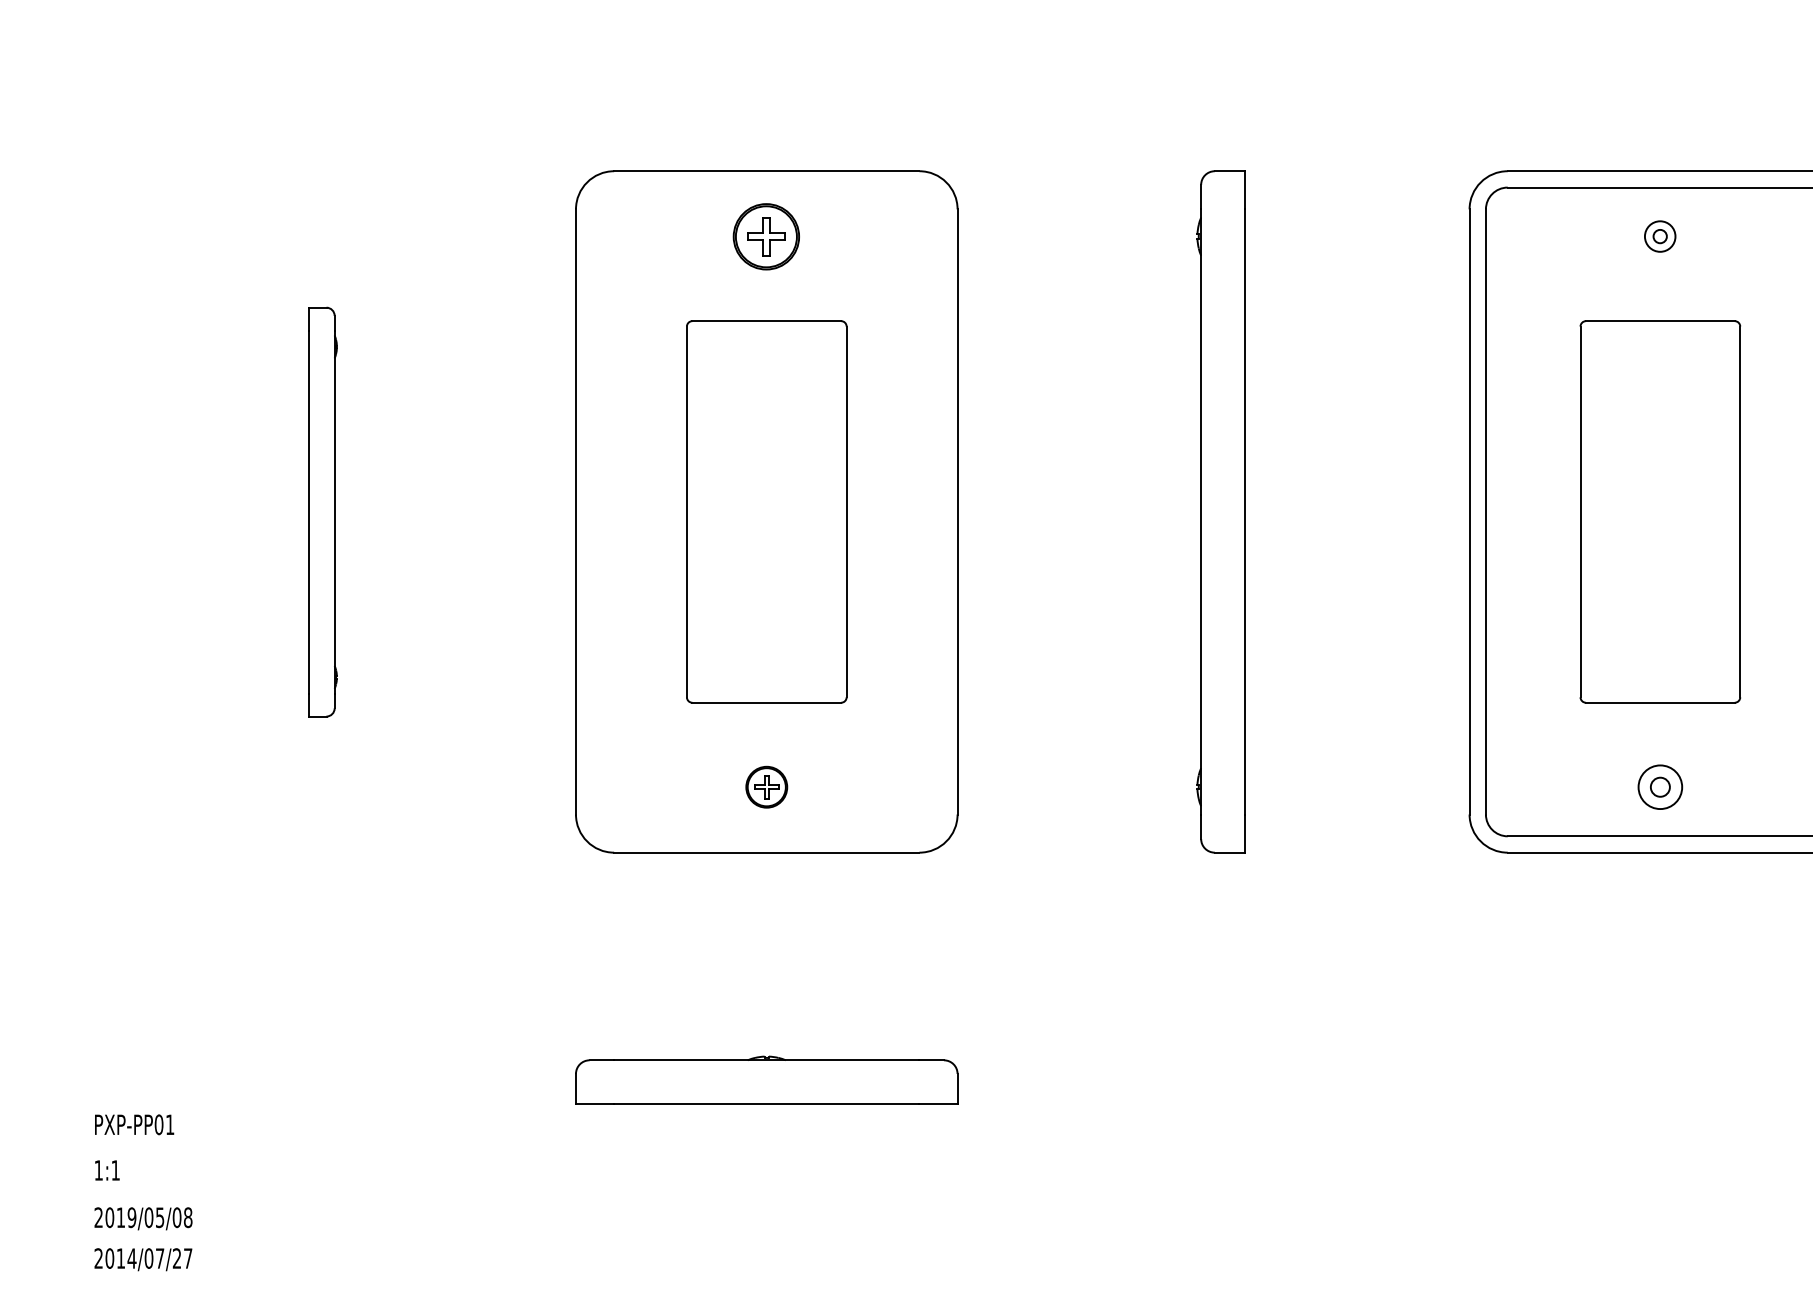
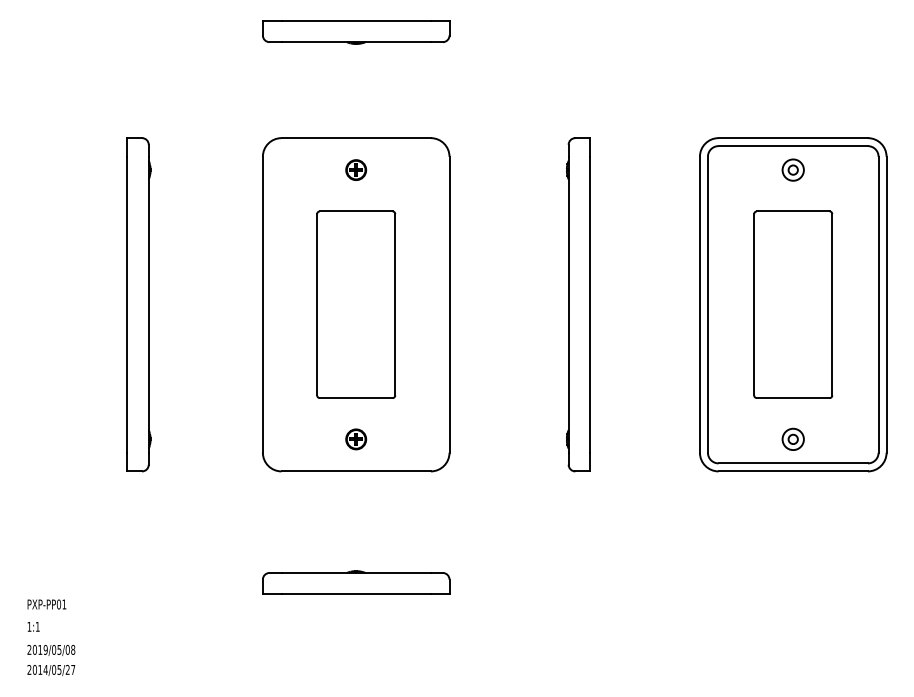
part: (767, 235) -> (356, 169), size x0.62
part: (1658, 235) -> (792, 169), size x1.43
part: (321, 511) -> (138, 304), size x1.67
text: (160, 1257) -> (59, 669), 2014/07/27 -> 2014/05/27

